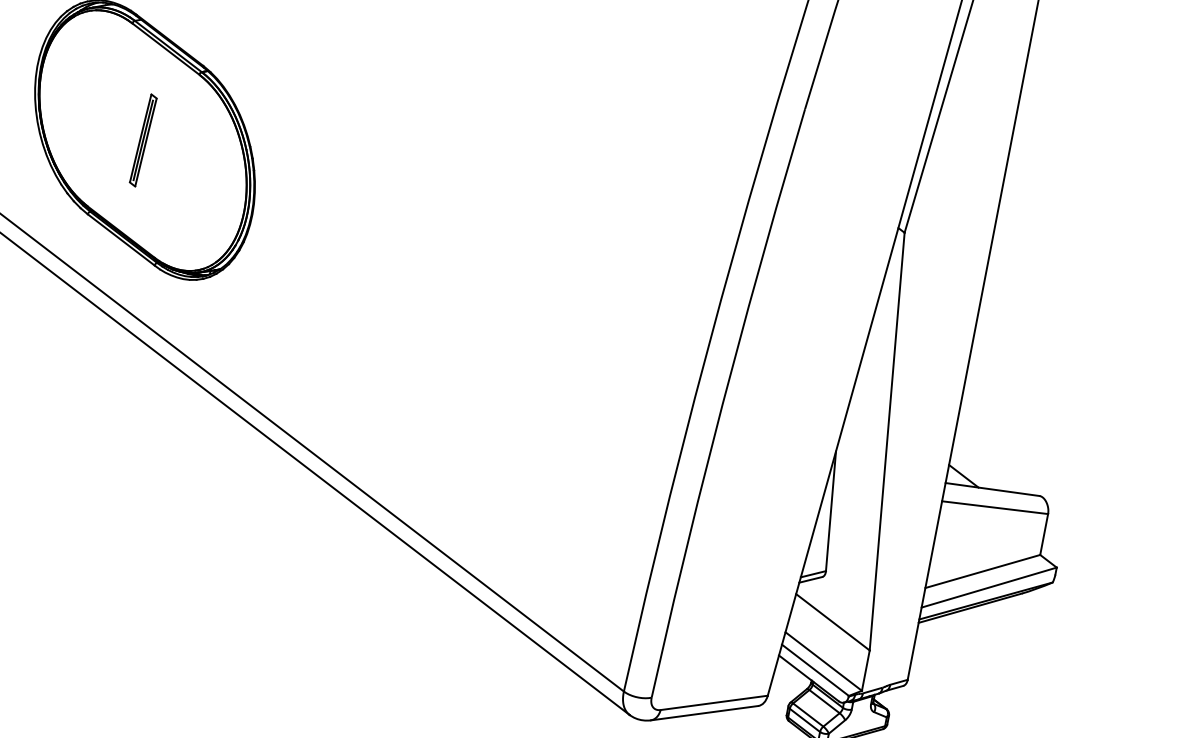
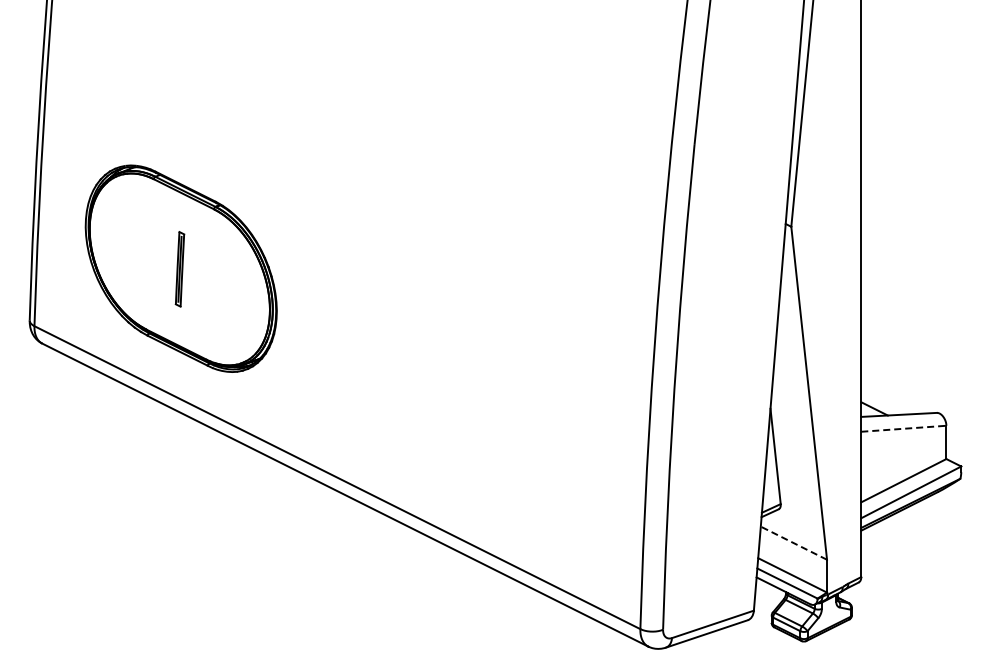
line: (994, 507) -> (903, 428), solid -> dashed
line: (832, 621) -> (793, 542), solid -> dashed

